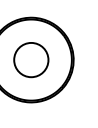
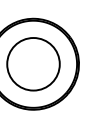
circle: (31, 60) -> (33, 64), size x1.43

